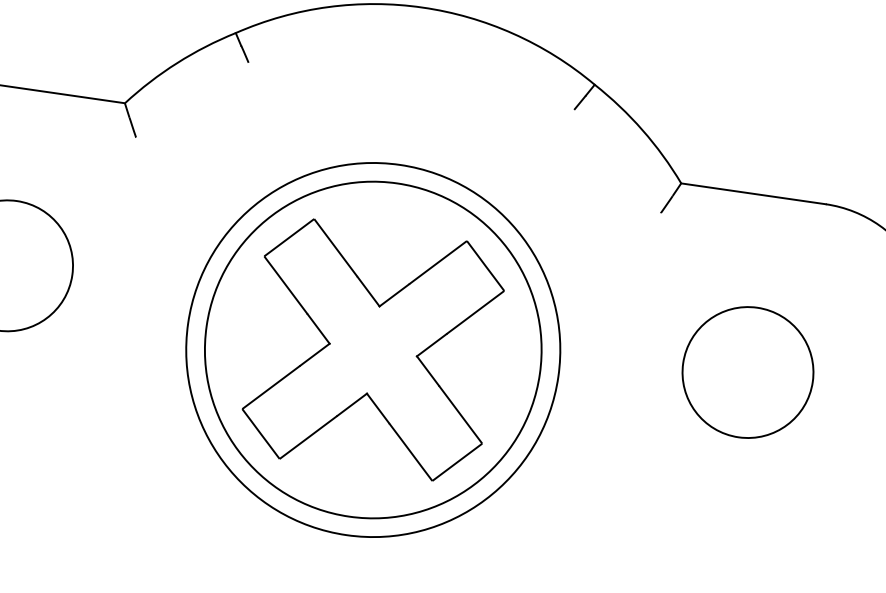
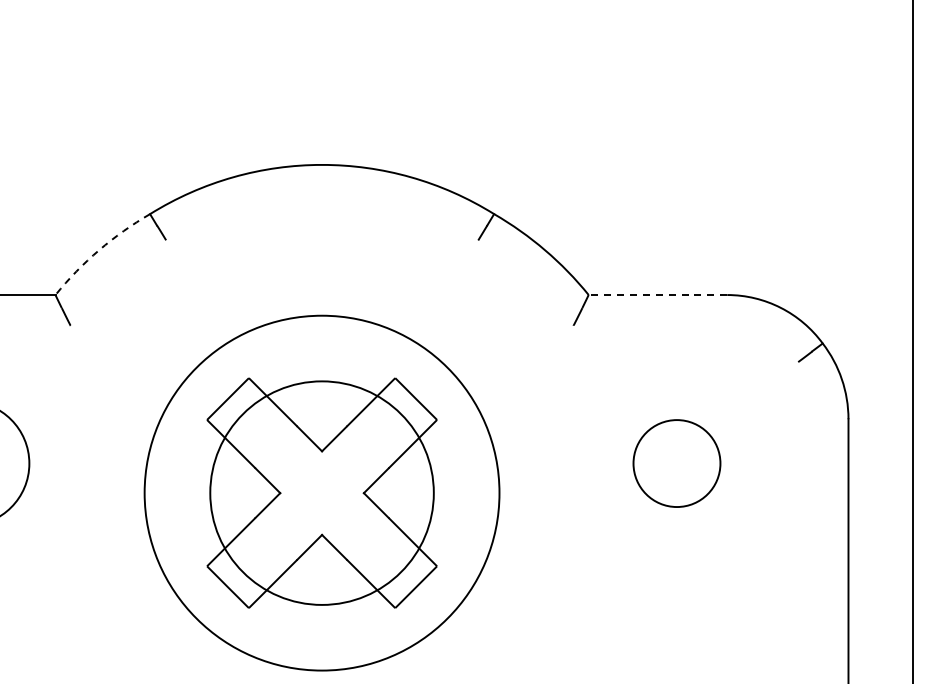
arc: (177, 63) -> (99, 250), solid -> dashed
line: (752, 194) -> (657, 295), solid -> dashed
circle: (372, 349) -> (321, 492), size x0.7
circle: (747, 372) -> (676, 463), size x0.7

